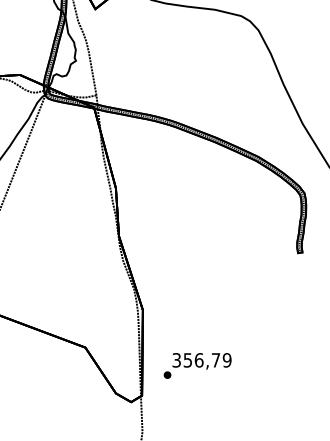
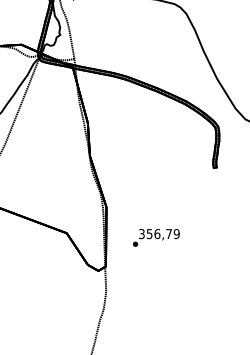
text: (197, 365) -> (156, 237), moved

